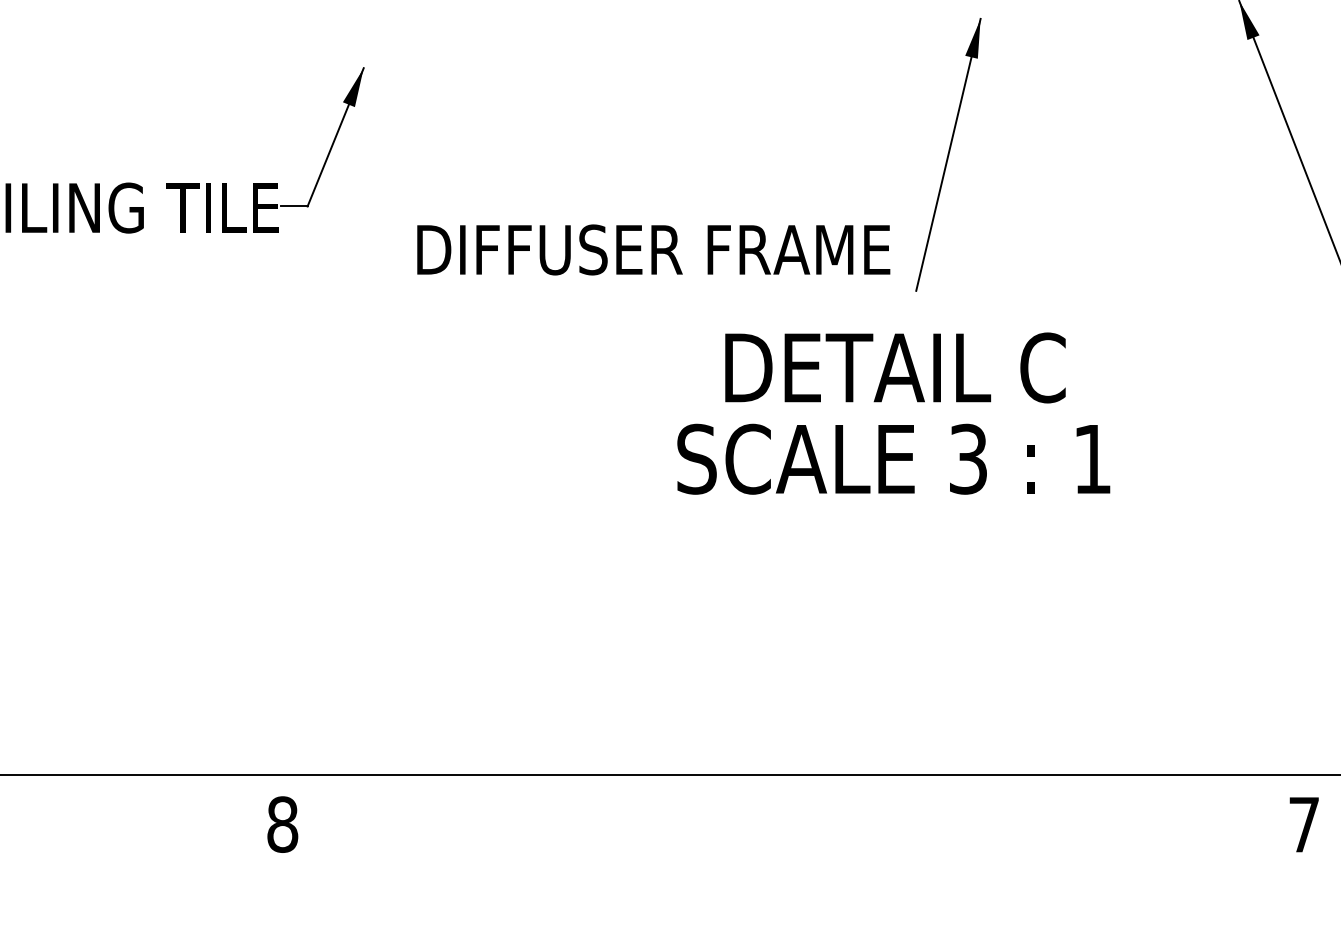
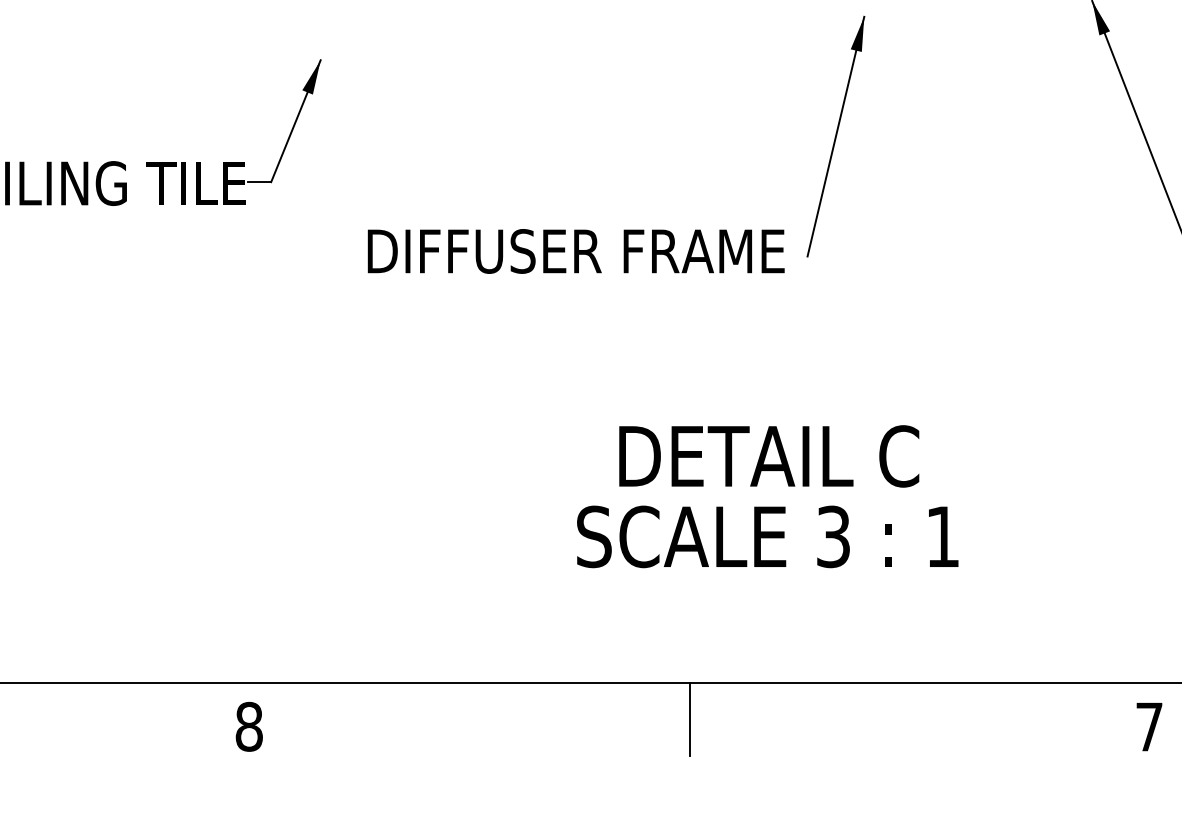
text: (652, 250) -> (575, 251), moved
text: (893, 413) -> (767, 496), moved
line: (782, 816) -> (689, 719), added

